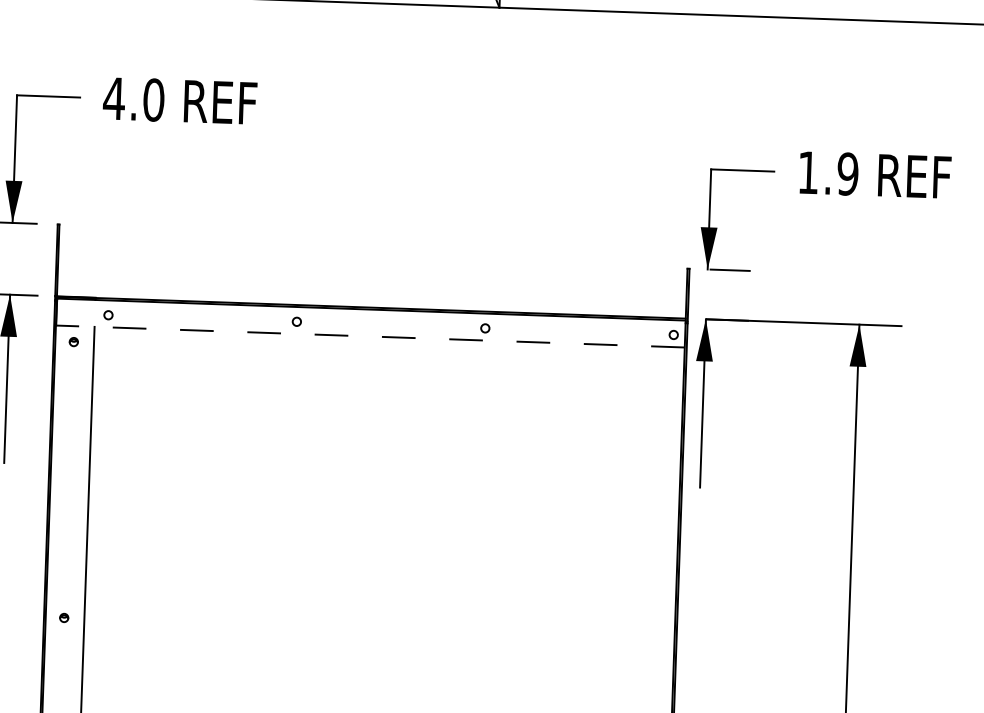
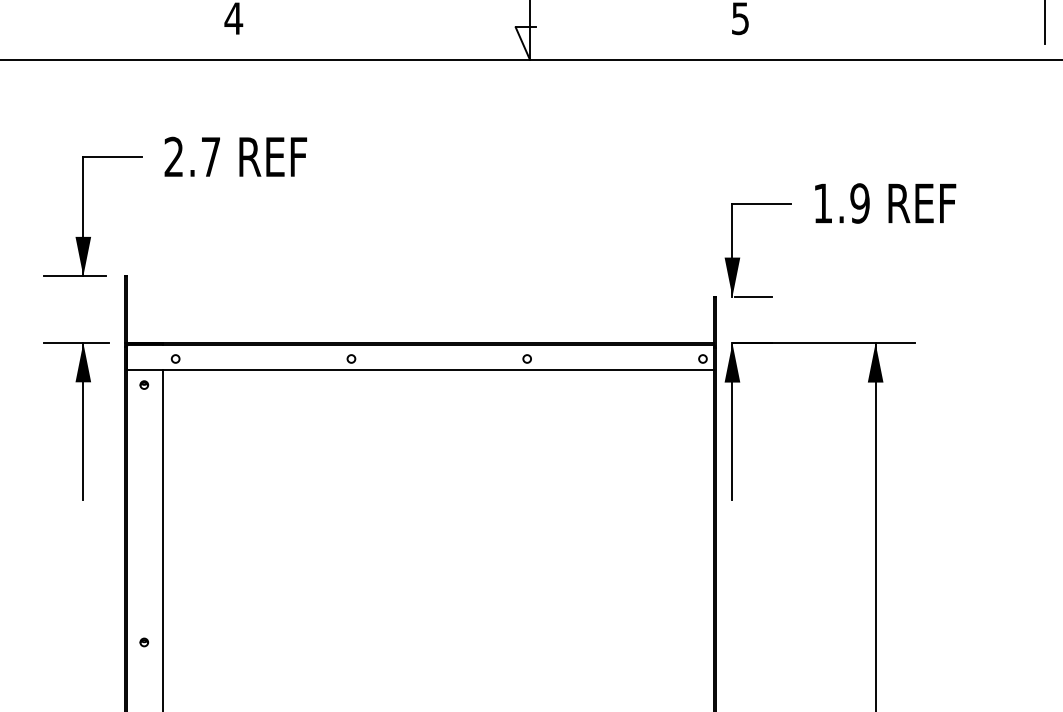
text: (133, 98) -> (191, 156), 4.0 -> 2.7
line: (370, 336) -> (420, 370), dashed -> solid

